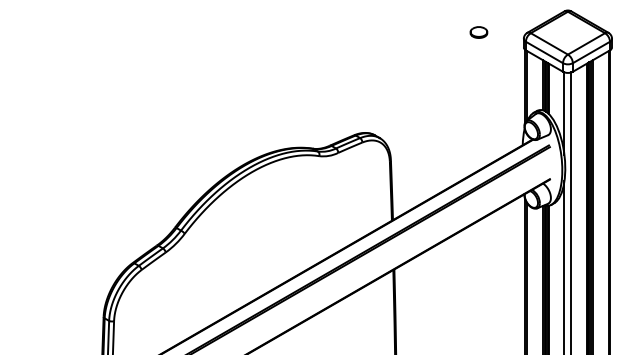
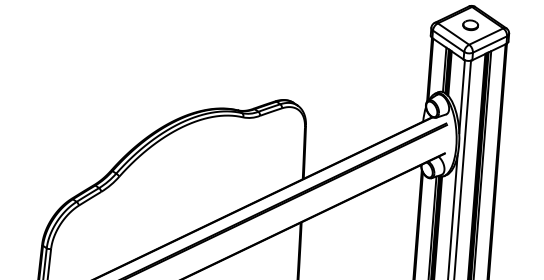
part: (478, 32) -> (470, 25), moved

